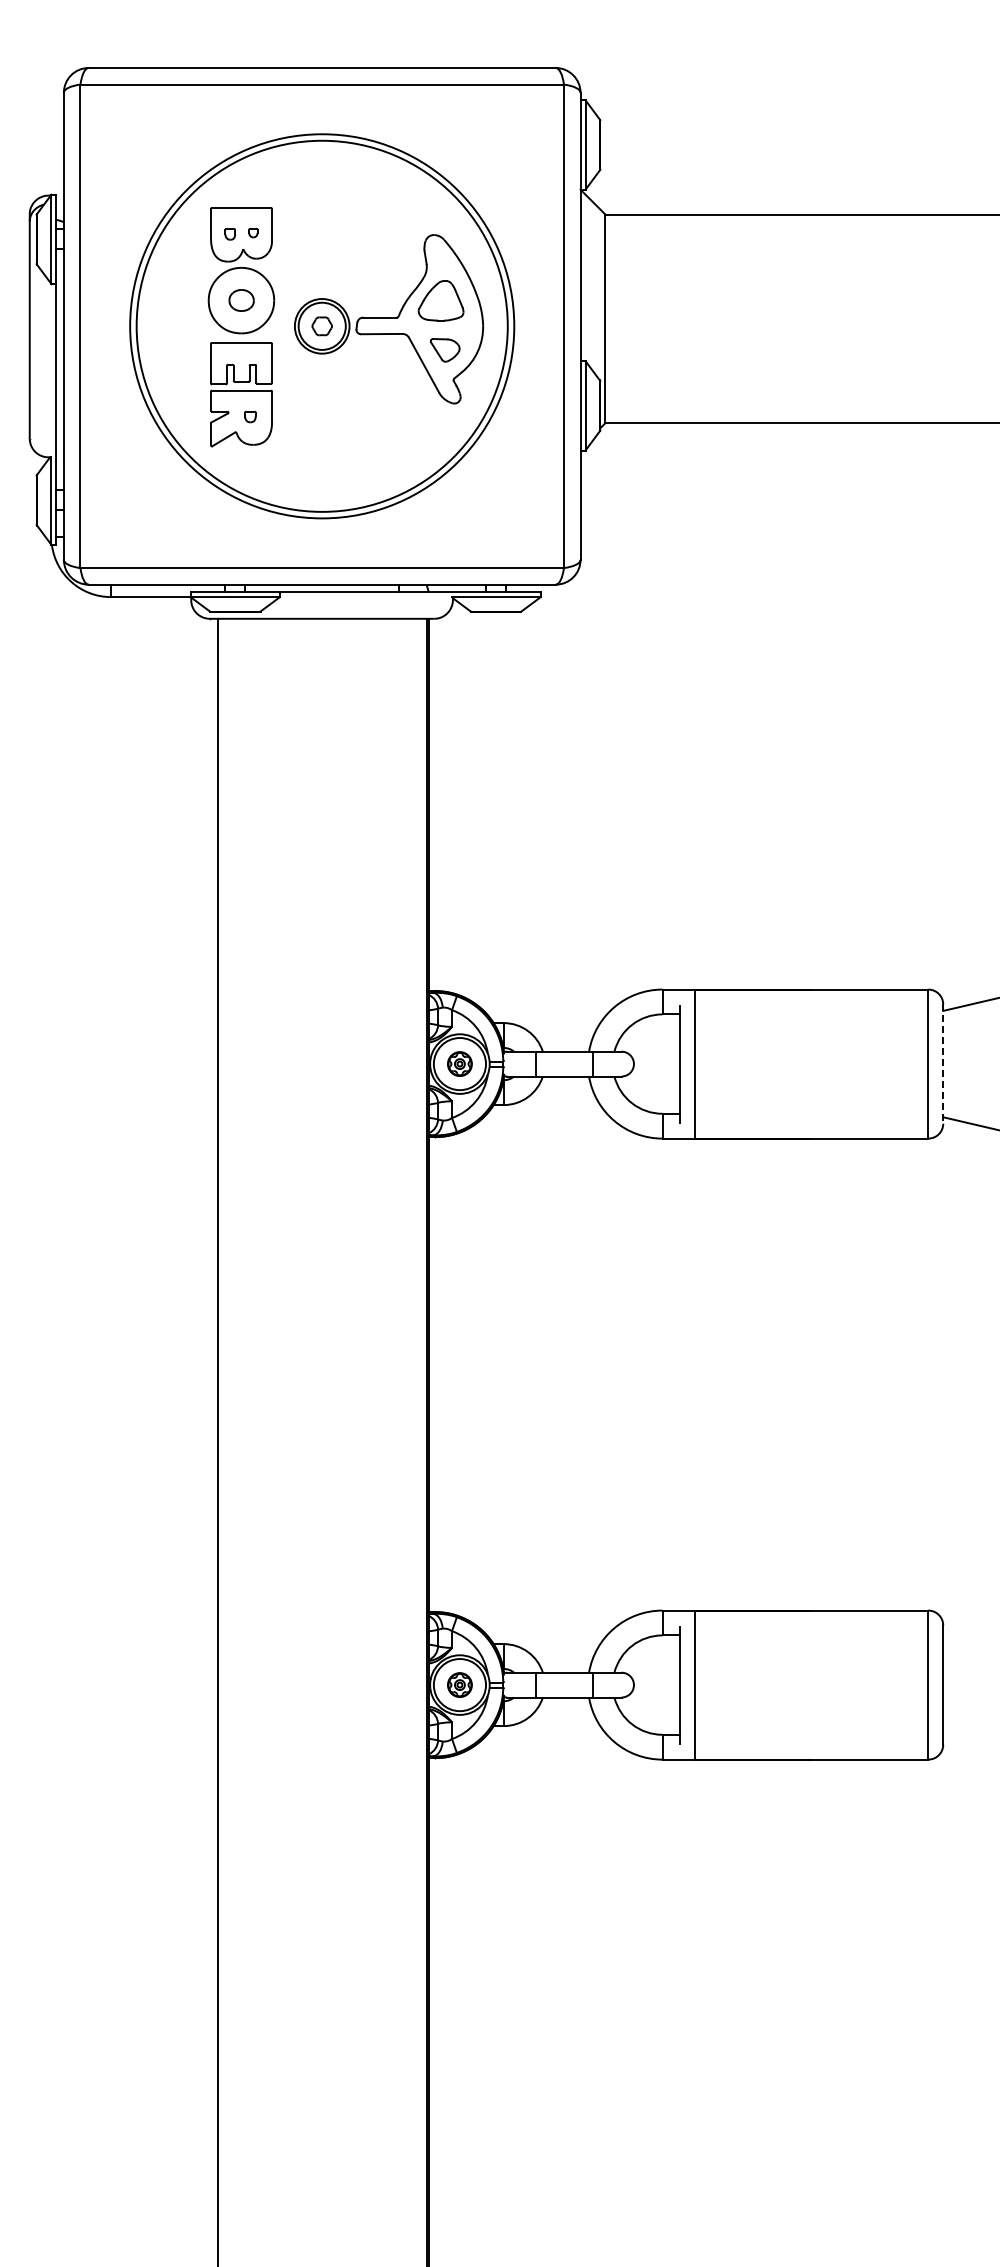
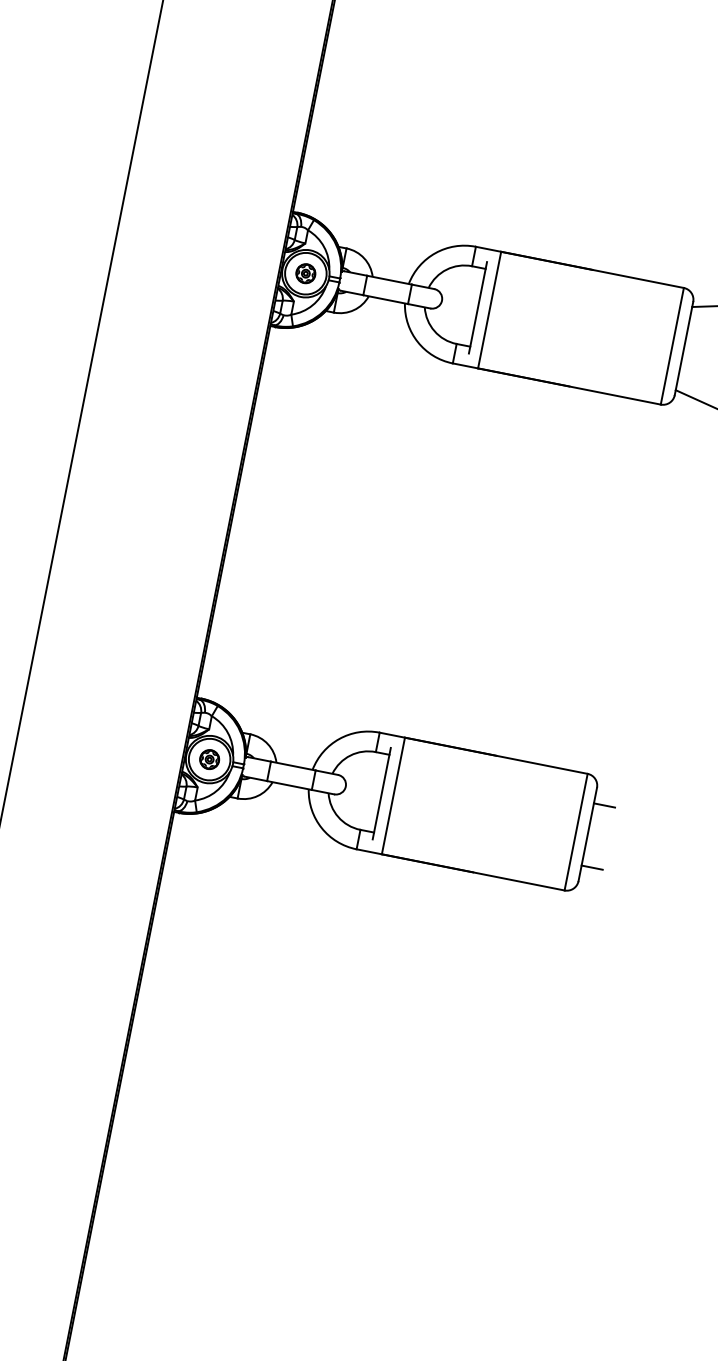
line: (943, 1064) -> (684, 348), dashed -> solid
line: (956, 1645) -> (604, 805), added
line: (956, 1724) -> (592, 867), added

